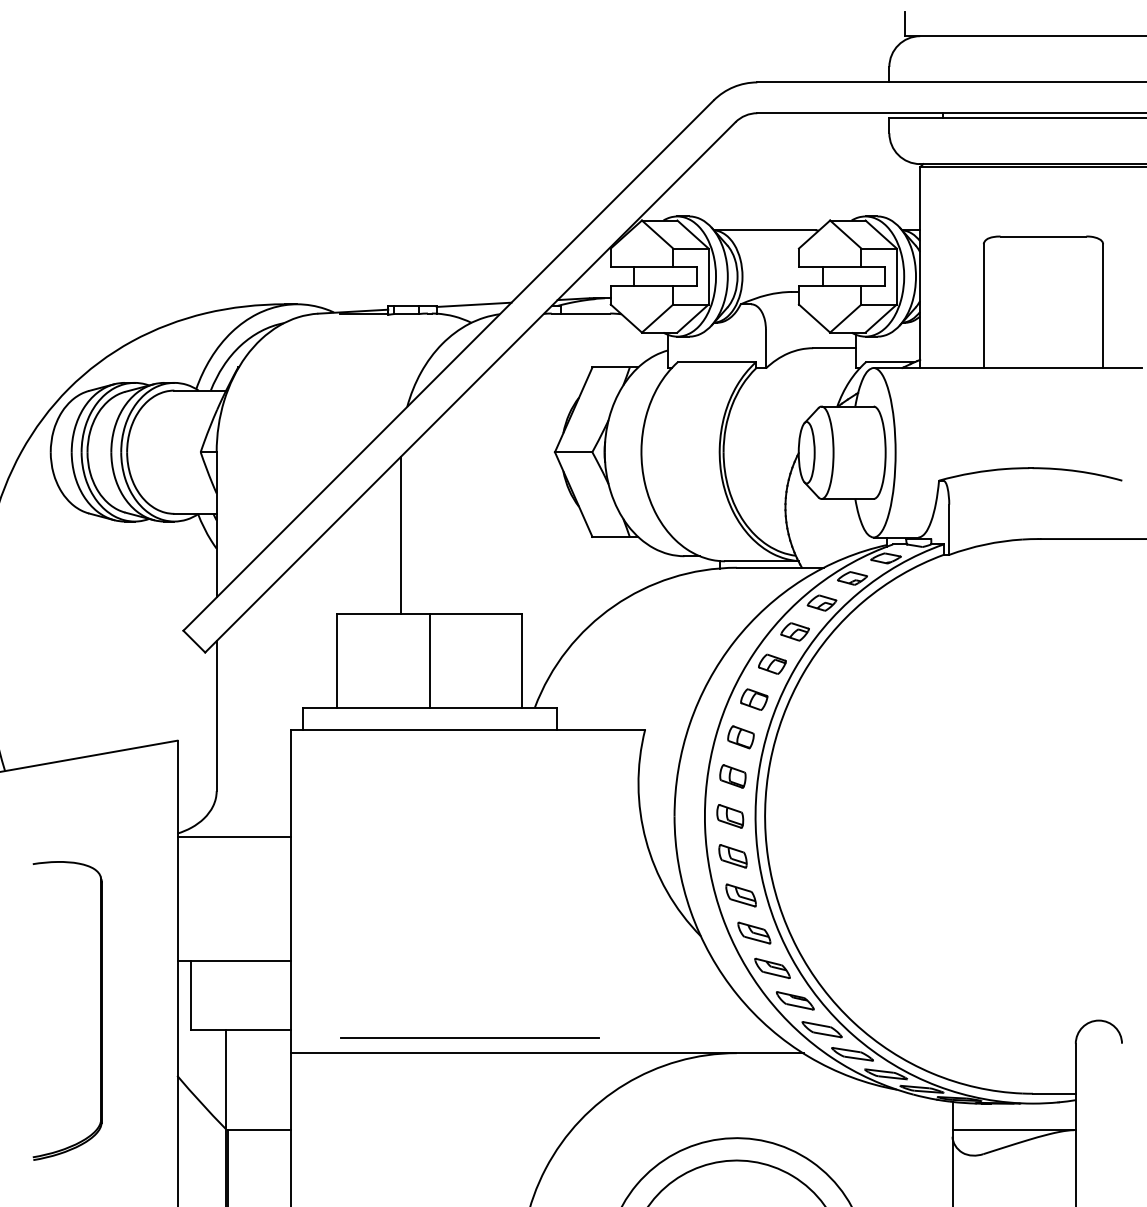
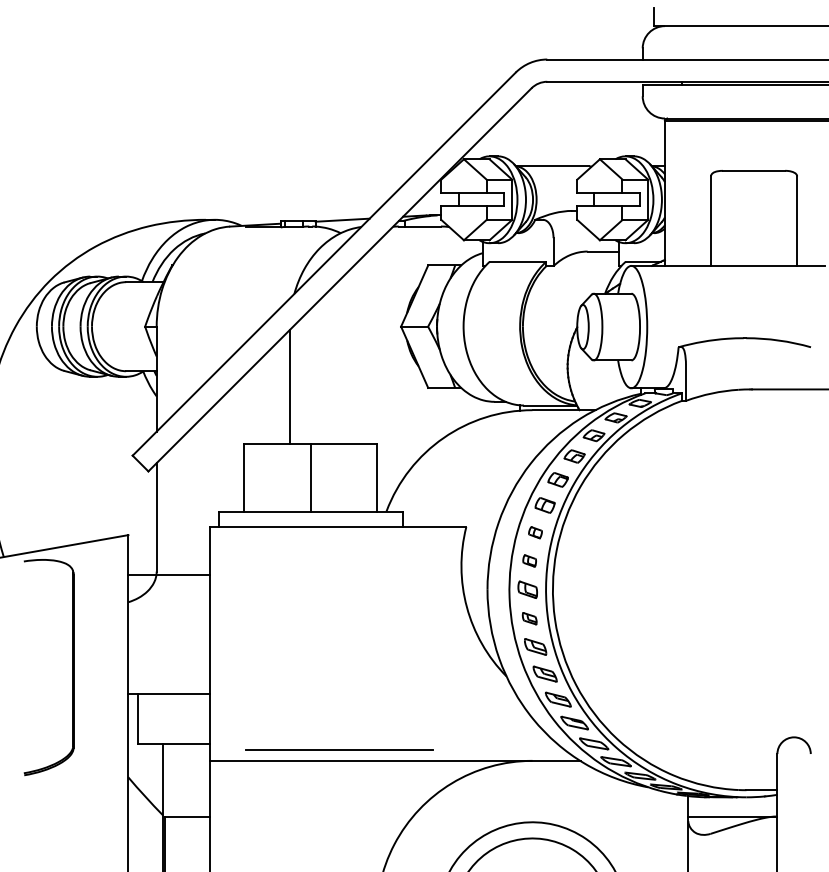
part: (740, 737) -> (535, 532), size x0.7
part: (732, 776) -> (529, 560), size x0.7
line: (234, 837) -> (169, 574), moved
part: (732, 856) -> (529, 618), size x0.7
part: (100, 1010) -> (72, 667), moved

